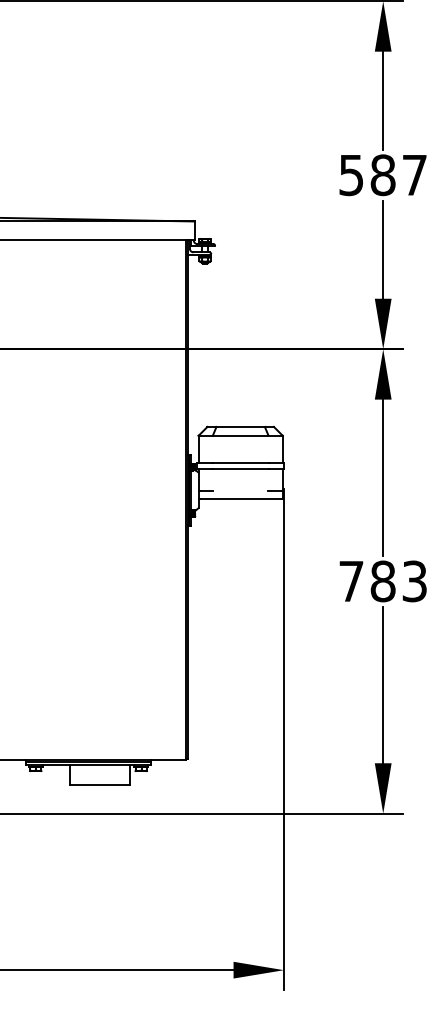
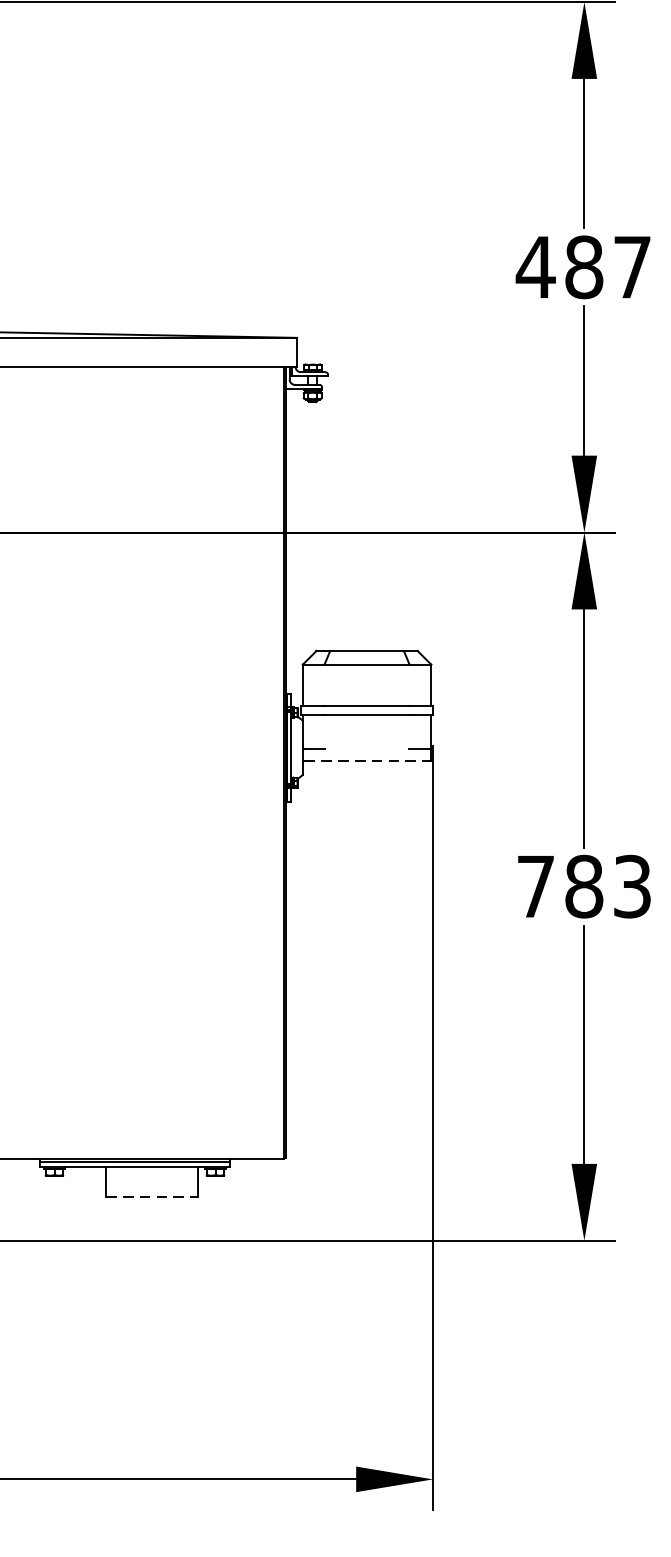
text: (351, 175) -> (535, 267), 587 -> 487
line: (240, 498) -> (366, 760), solid -> dashed
line: (100, 784) -> (153, 1196), solid -> dashed

